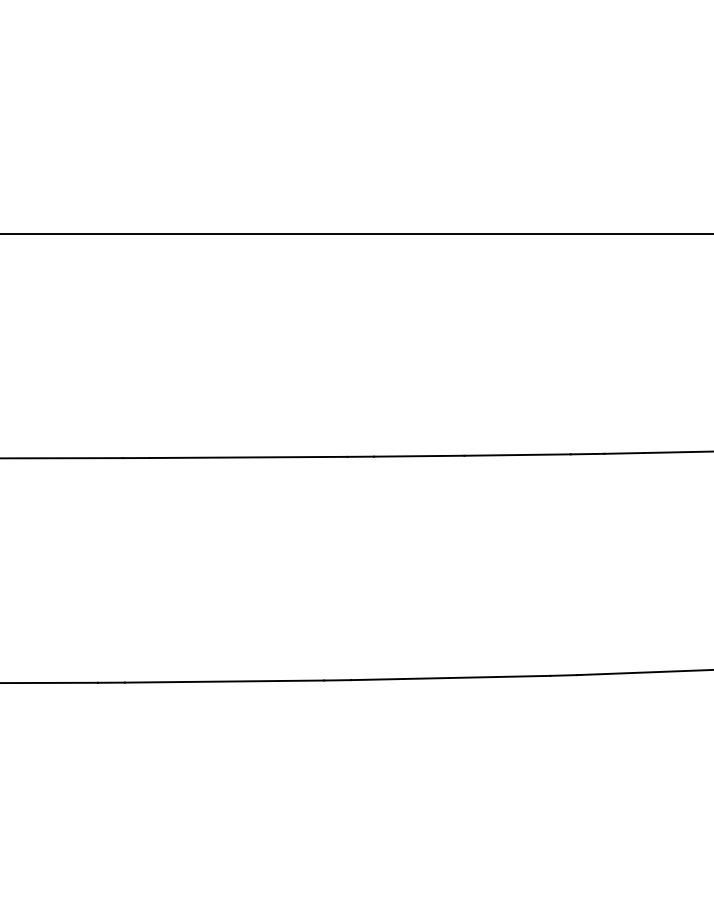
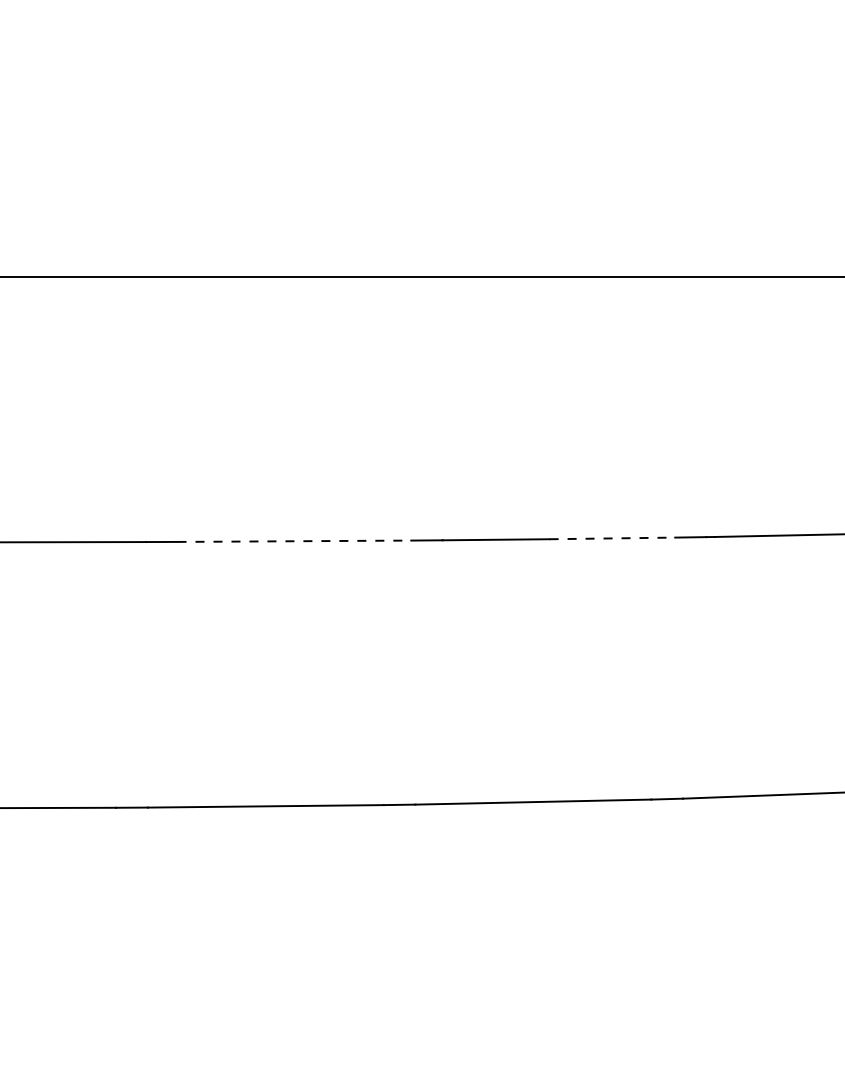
line: (517, 455) -> (612, 538), solid -> dashed
line: (248, 457) -> (294, 541), solid -> dashed

